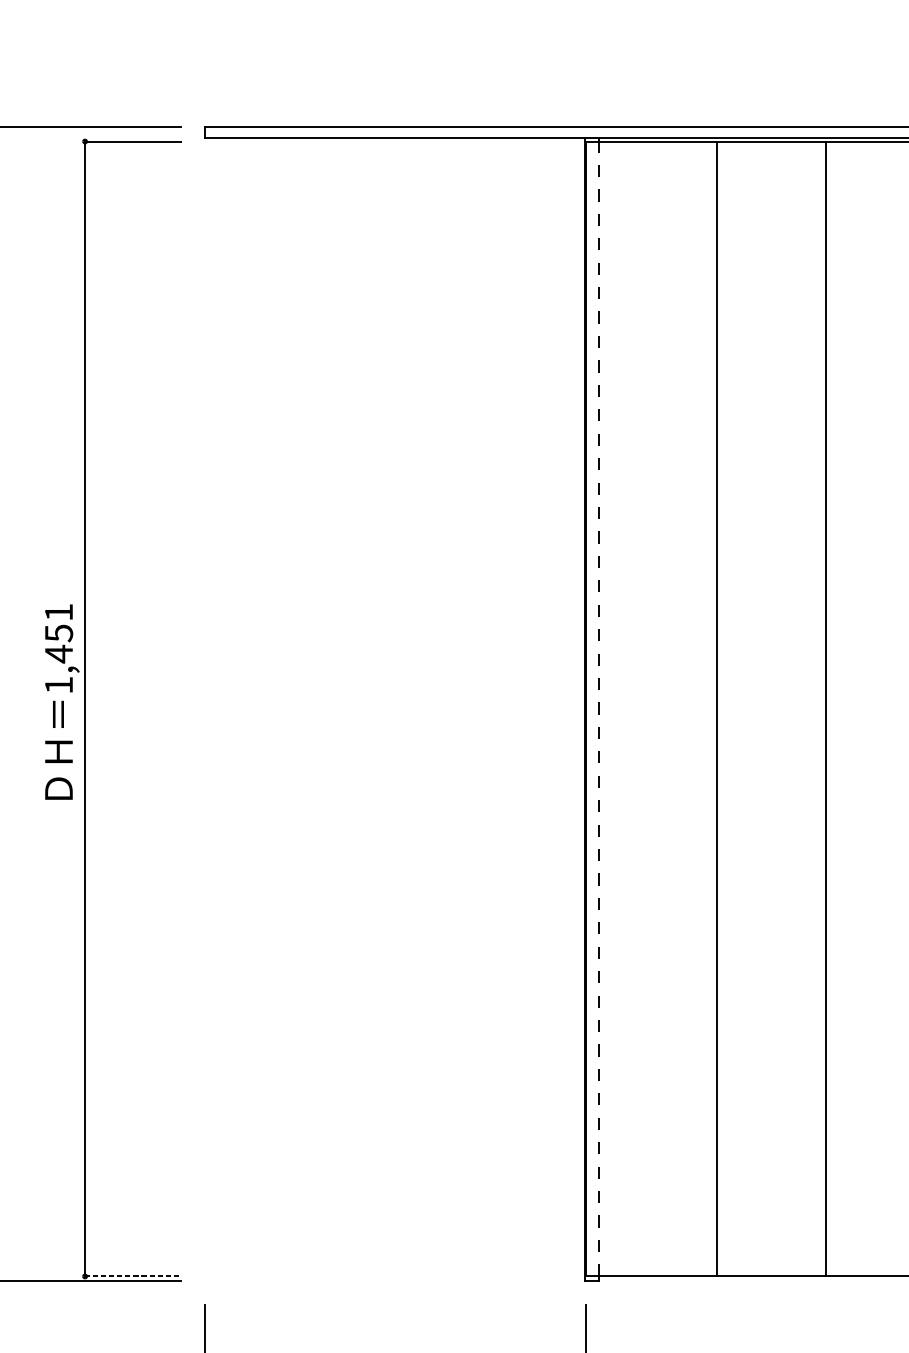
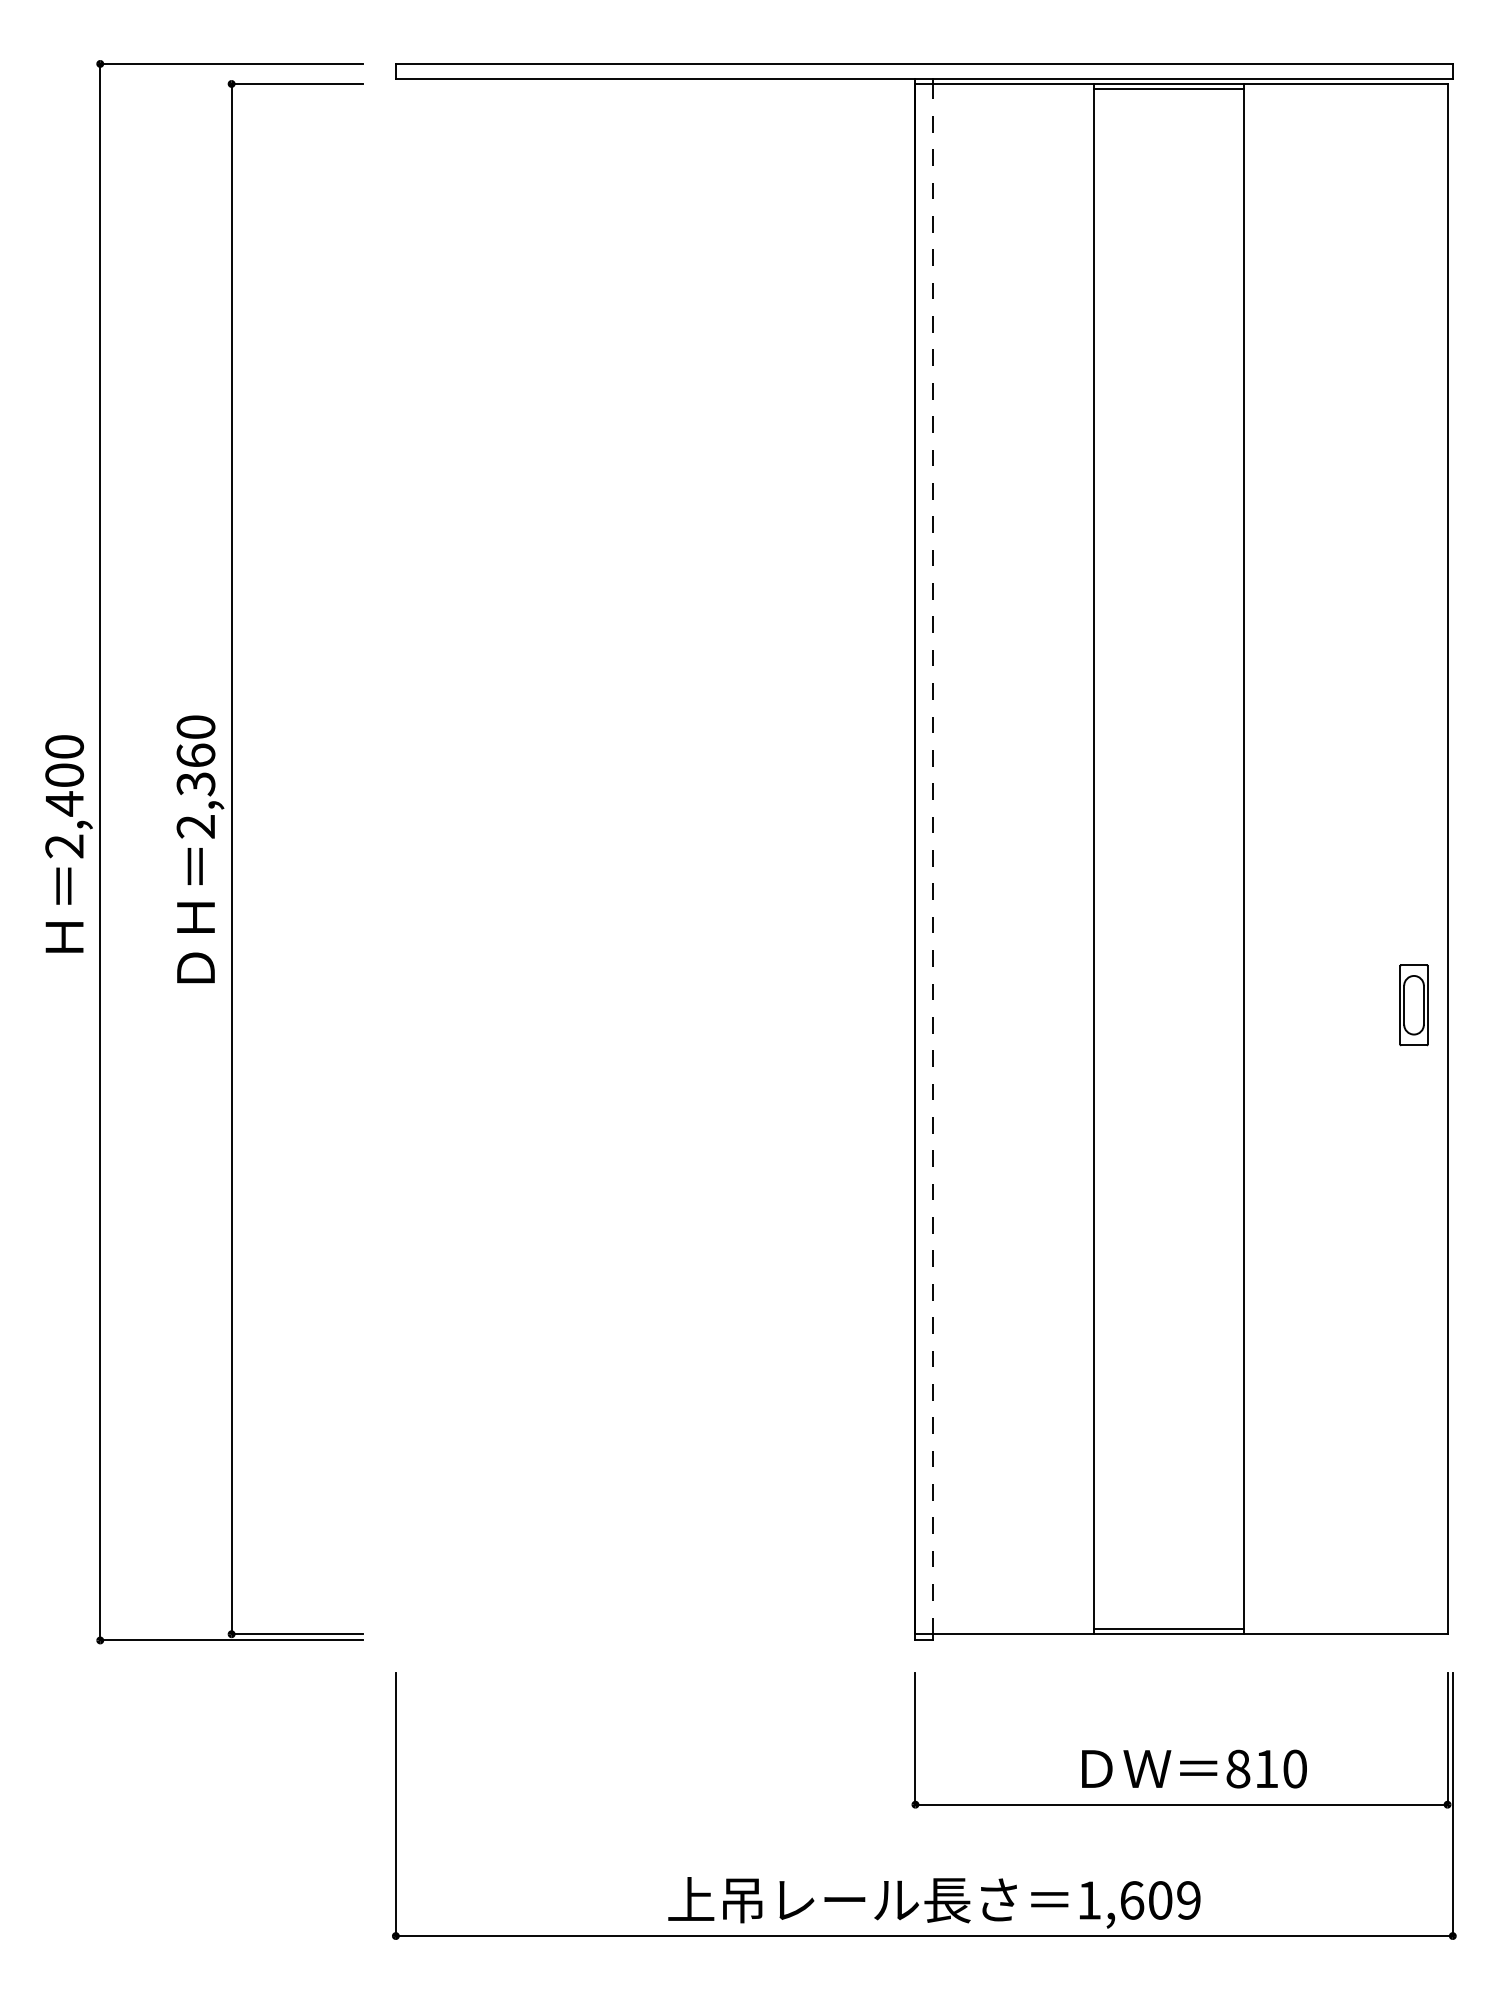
line: (770, 145) -> (1168, 89), added
text: (58, 648) -> (195, 776), 1,451 -> 2,360
line: (770, 1272) -> (1168, 1628), added
line: (133, 1276) -> (297, 1634), dashed -> solid

